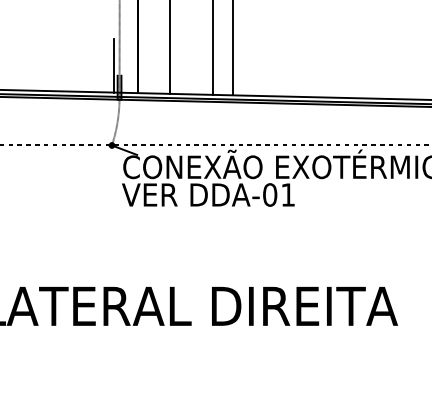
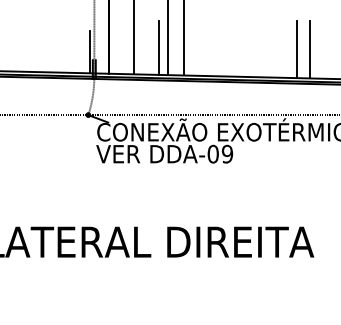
line: (200, 59) -> (158, 47), added
line: (375, 62) -> (296, 49), added
line: (393, 62) -> (310, 49), added
text: (288, 194) -> (227, 153), DDA-01 -> DDA-09

